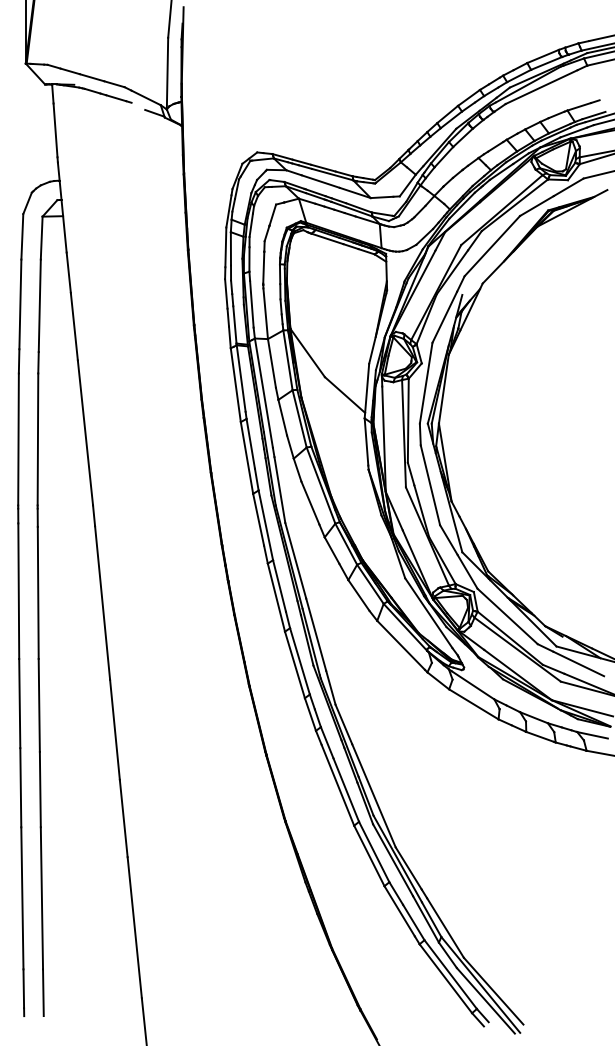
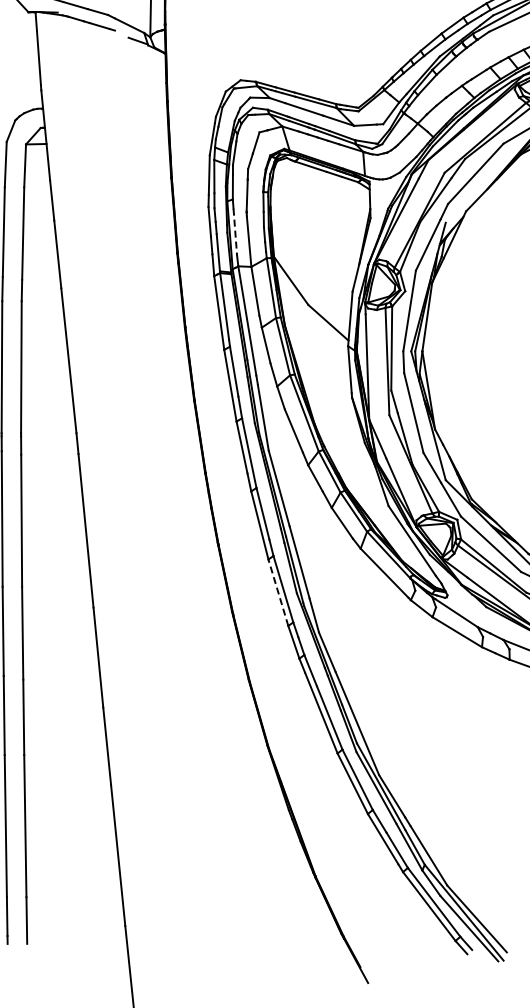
line: (251, 304) -> (234, 232), solid -> dashed
line: (294, 664) -> (277, 592), solid -> dashed

